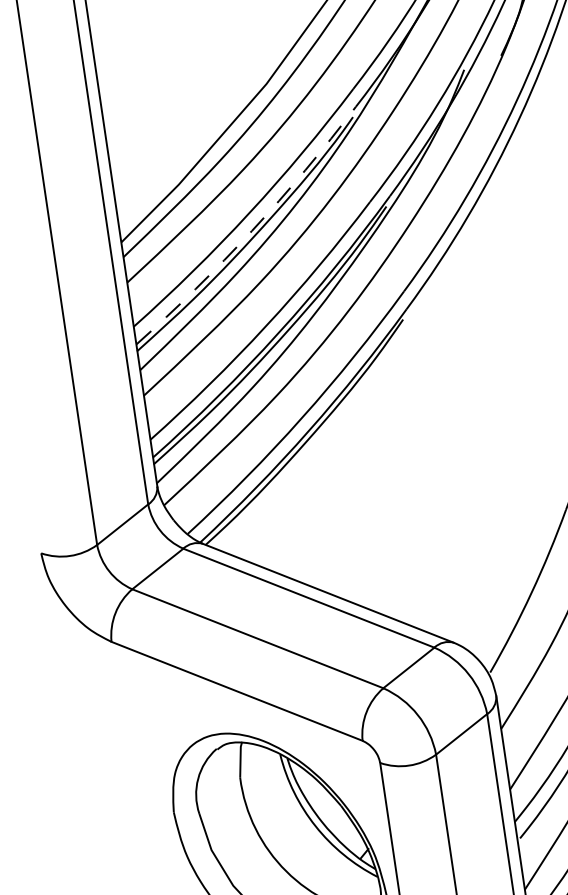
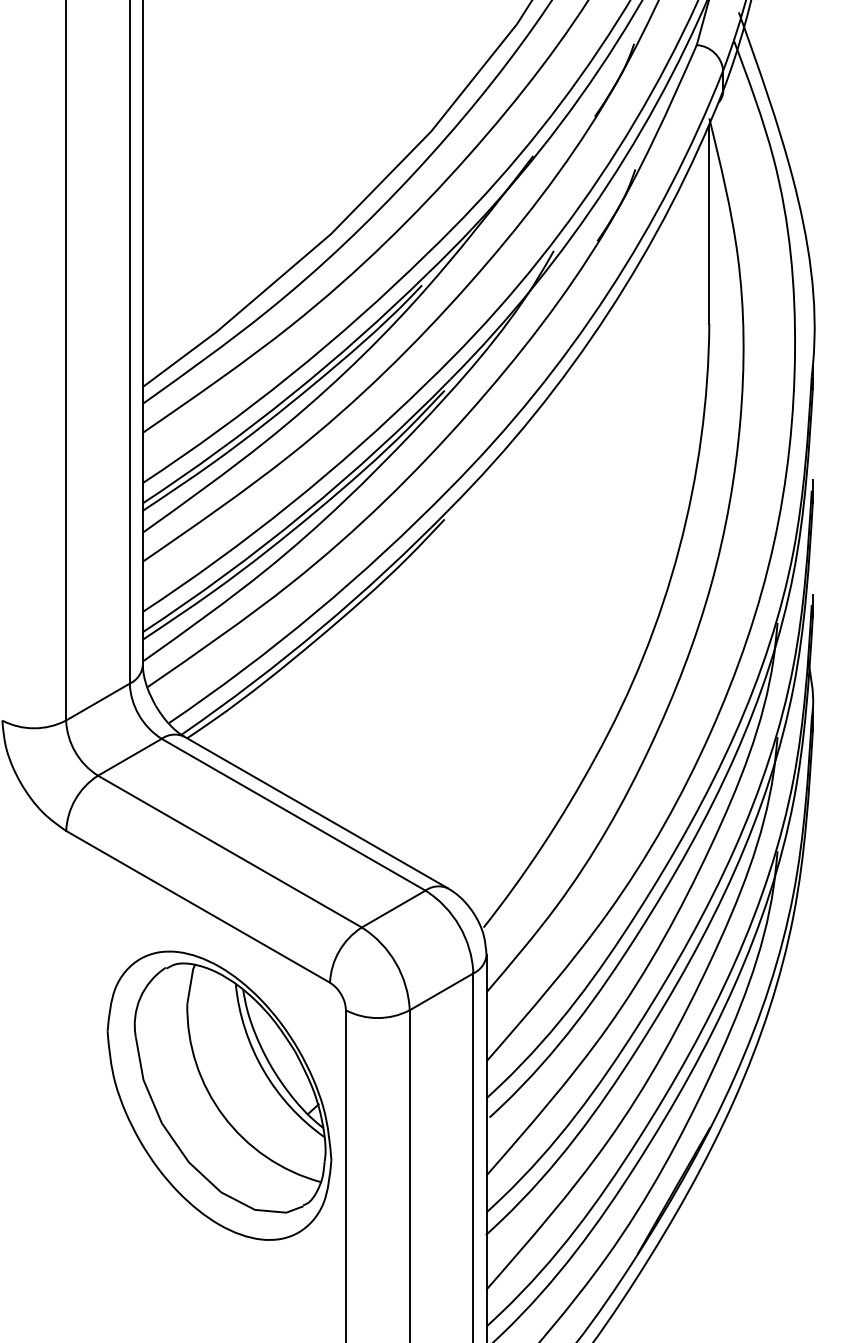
arc: (251, 230) -> (290, 395), dashed -> solid

